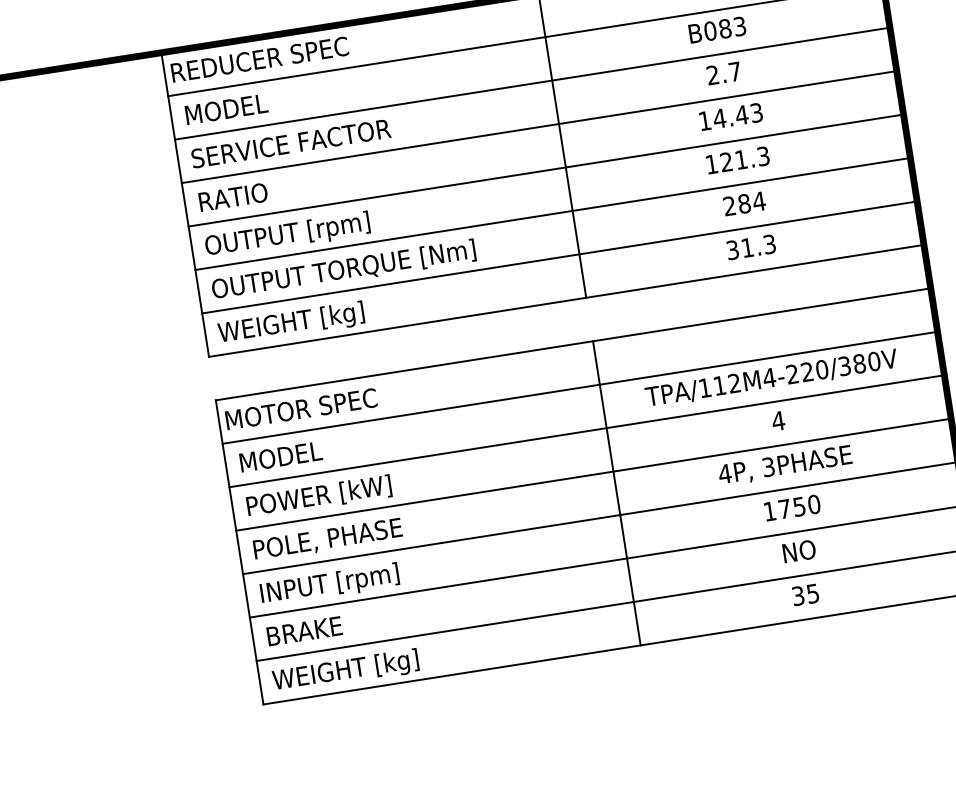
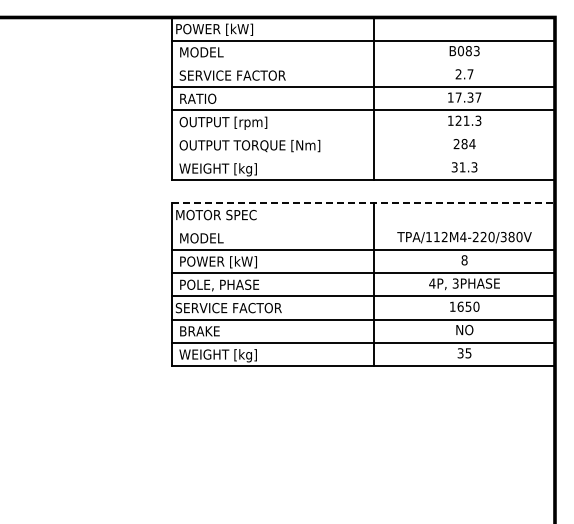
text: (260, 60) -> (223, 29), REDUCER SPEC -> POWER [kW]
line: (531, 82) -> (363, 63), removed
text: (738, 115) -> (468, 97), 14.43 -> 17.37
line: (552, 213) -> (363, 133), removed
line: (559, 256) -> (363, 156), removed
line: (574, 344) -> (364, 203), solid -> dashed
line: (579, 387) -> (363, 226), removed
text: (778, 421) -> (464, 260), 4 -> 8
text: (784, 508) -> (460, 306), 1750 -> 1650
text: (351, 580) -> (228, 308), INPUT [rpm] -> SERVICE FACTOR

